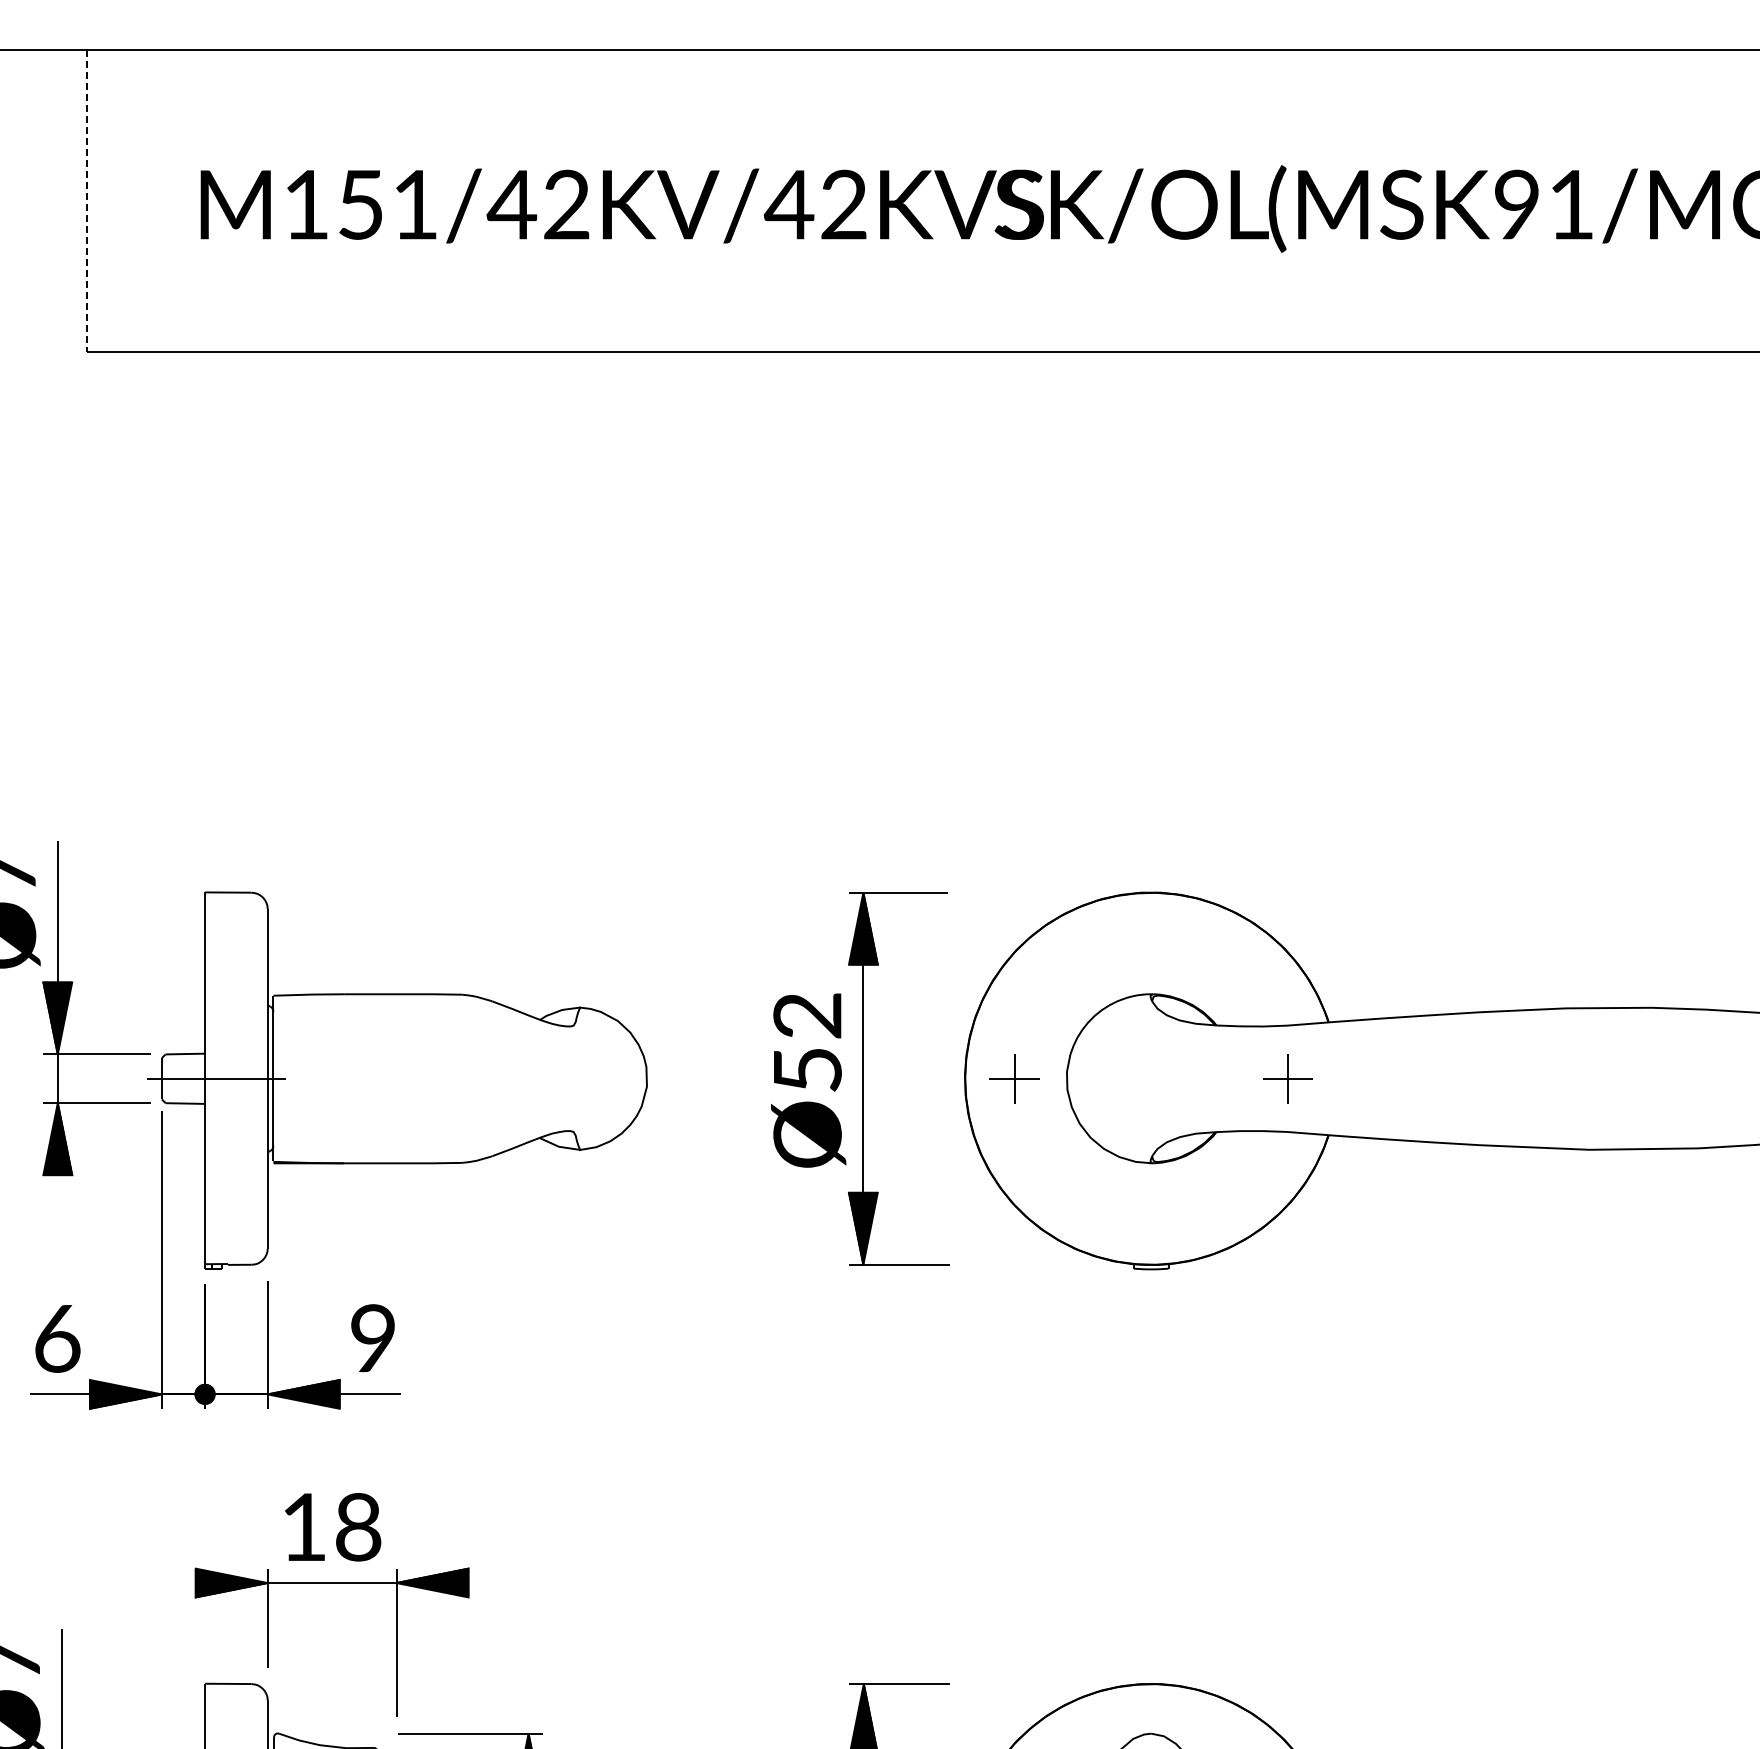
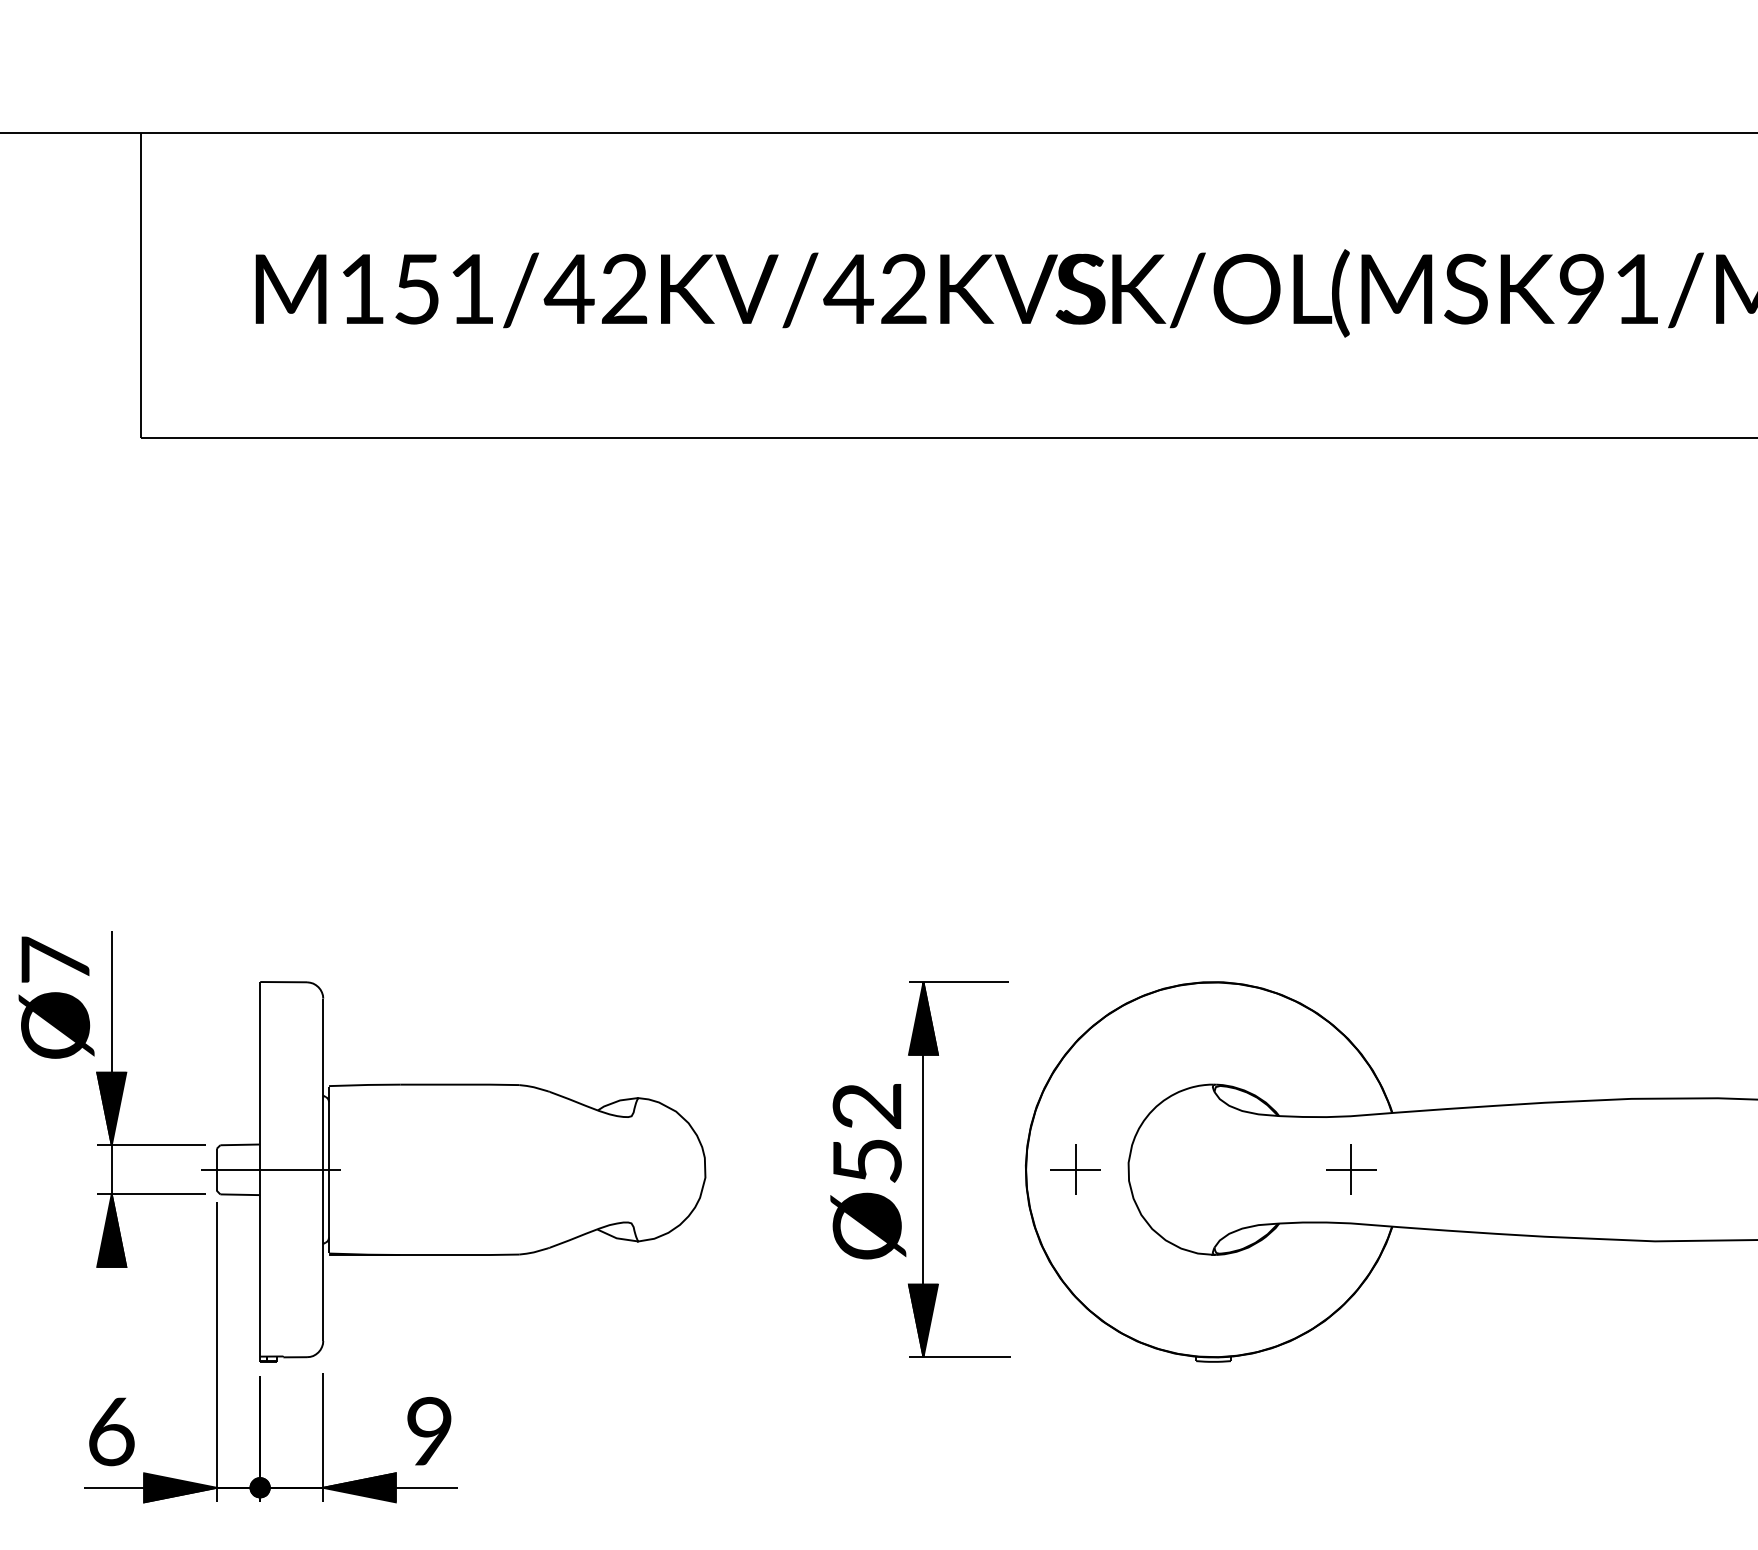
line: (86, 201) -> (140, 285), dashed -> solid

